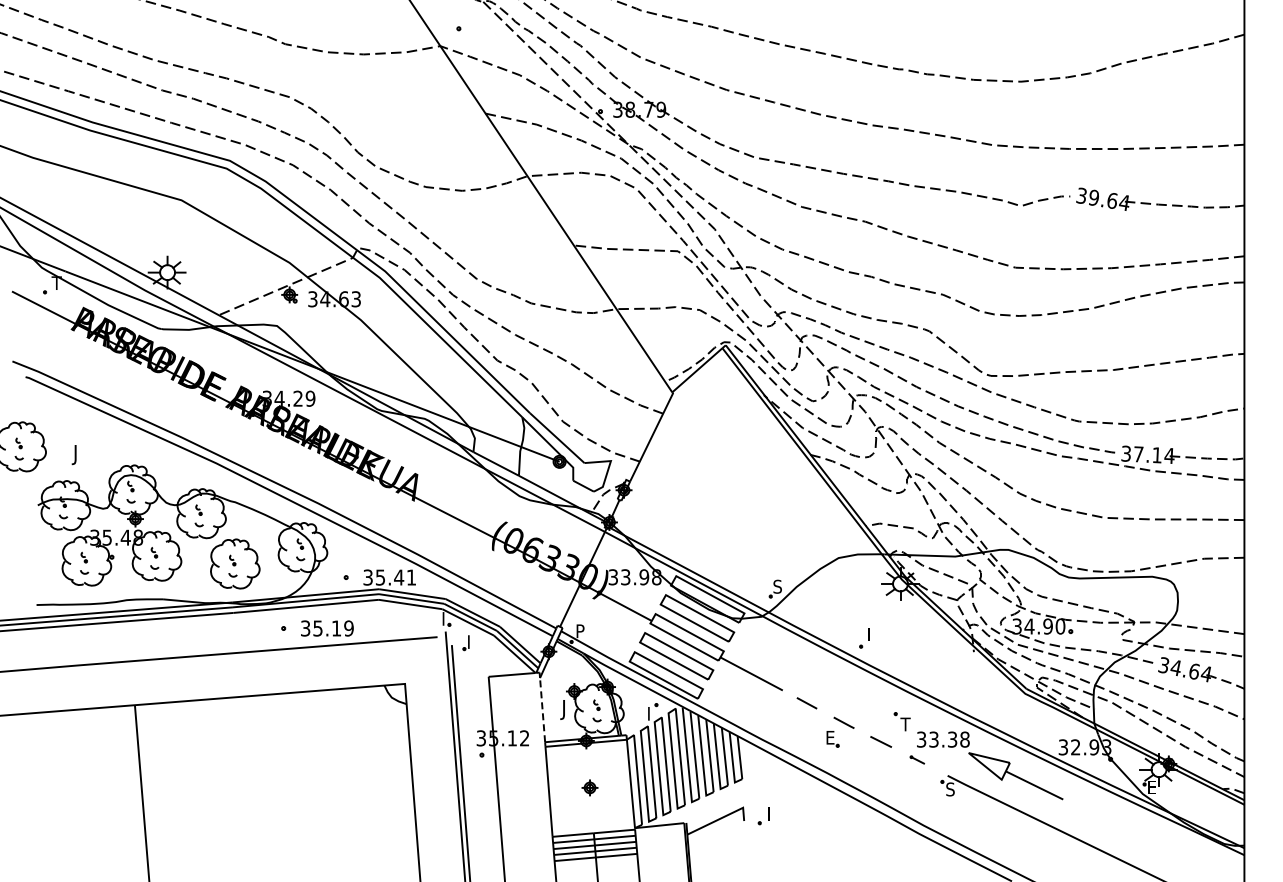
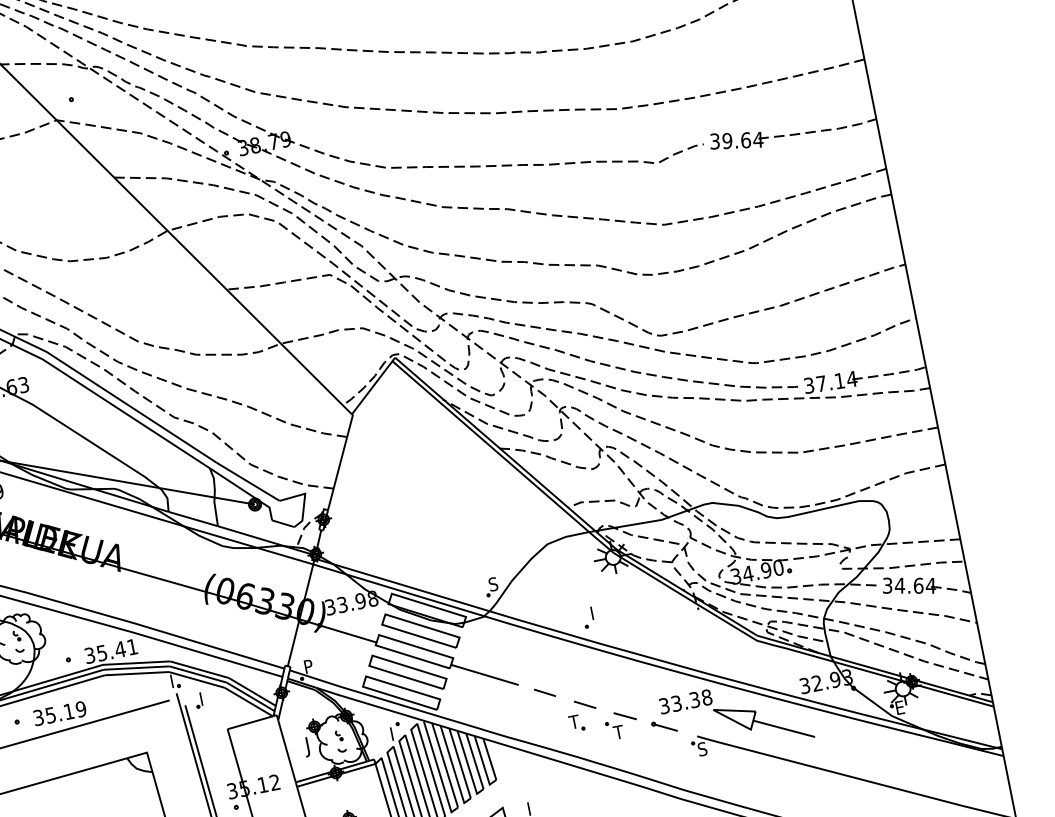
line: (542, 709) -> (286, 750), dashed -> solid
part: (901, 721) -> (614, 730), moved
text: (829, 737) -> (573, 721), E -> T
part: (917, 759) -> (664, 726), size x1.67

